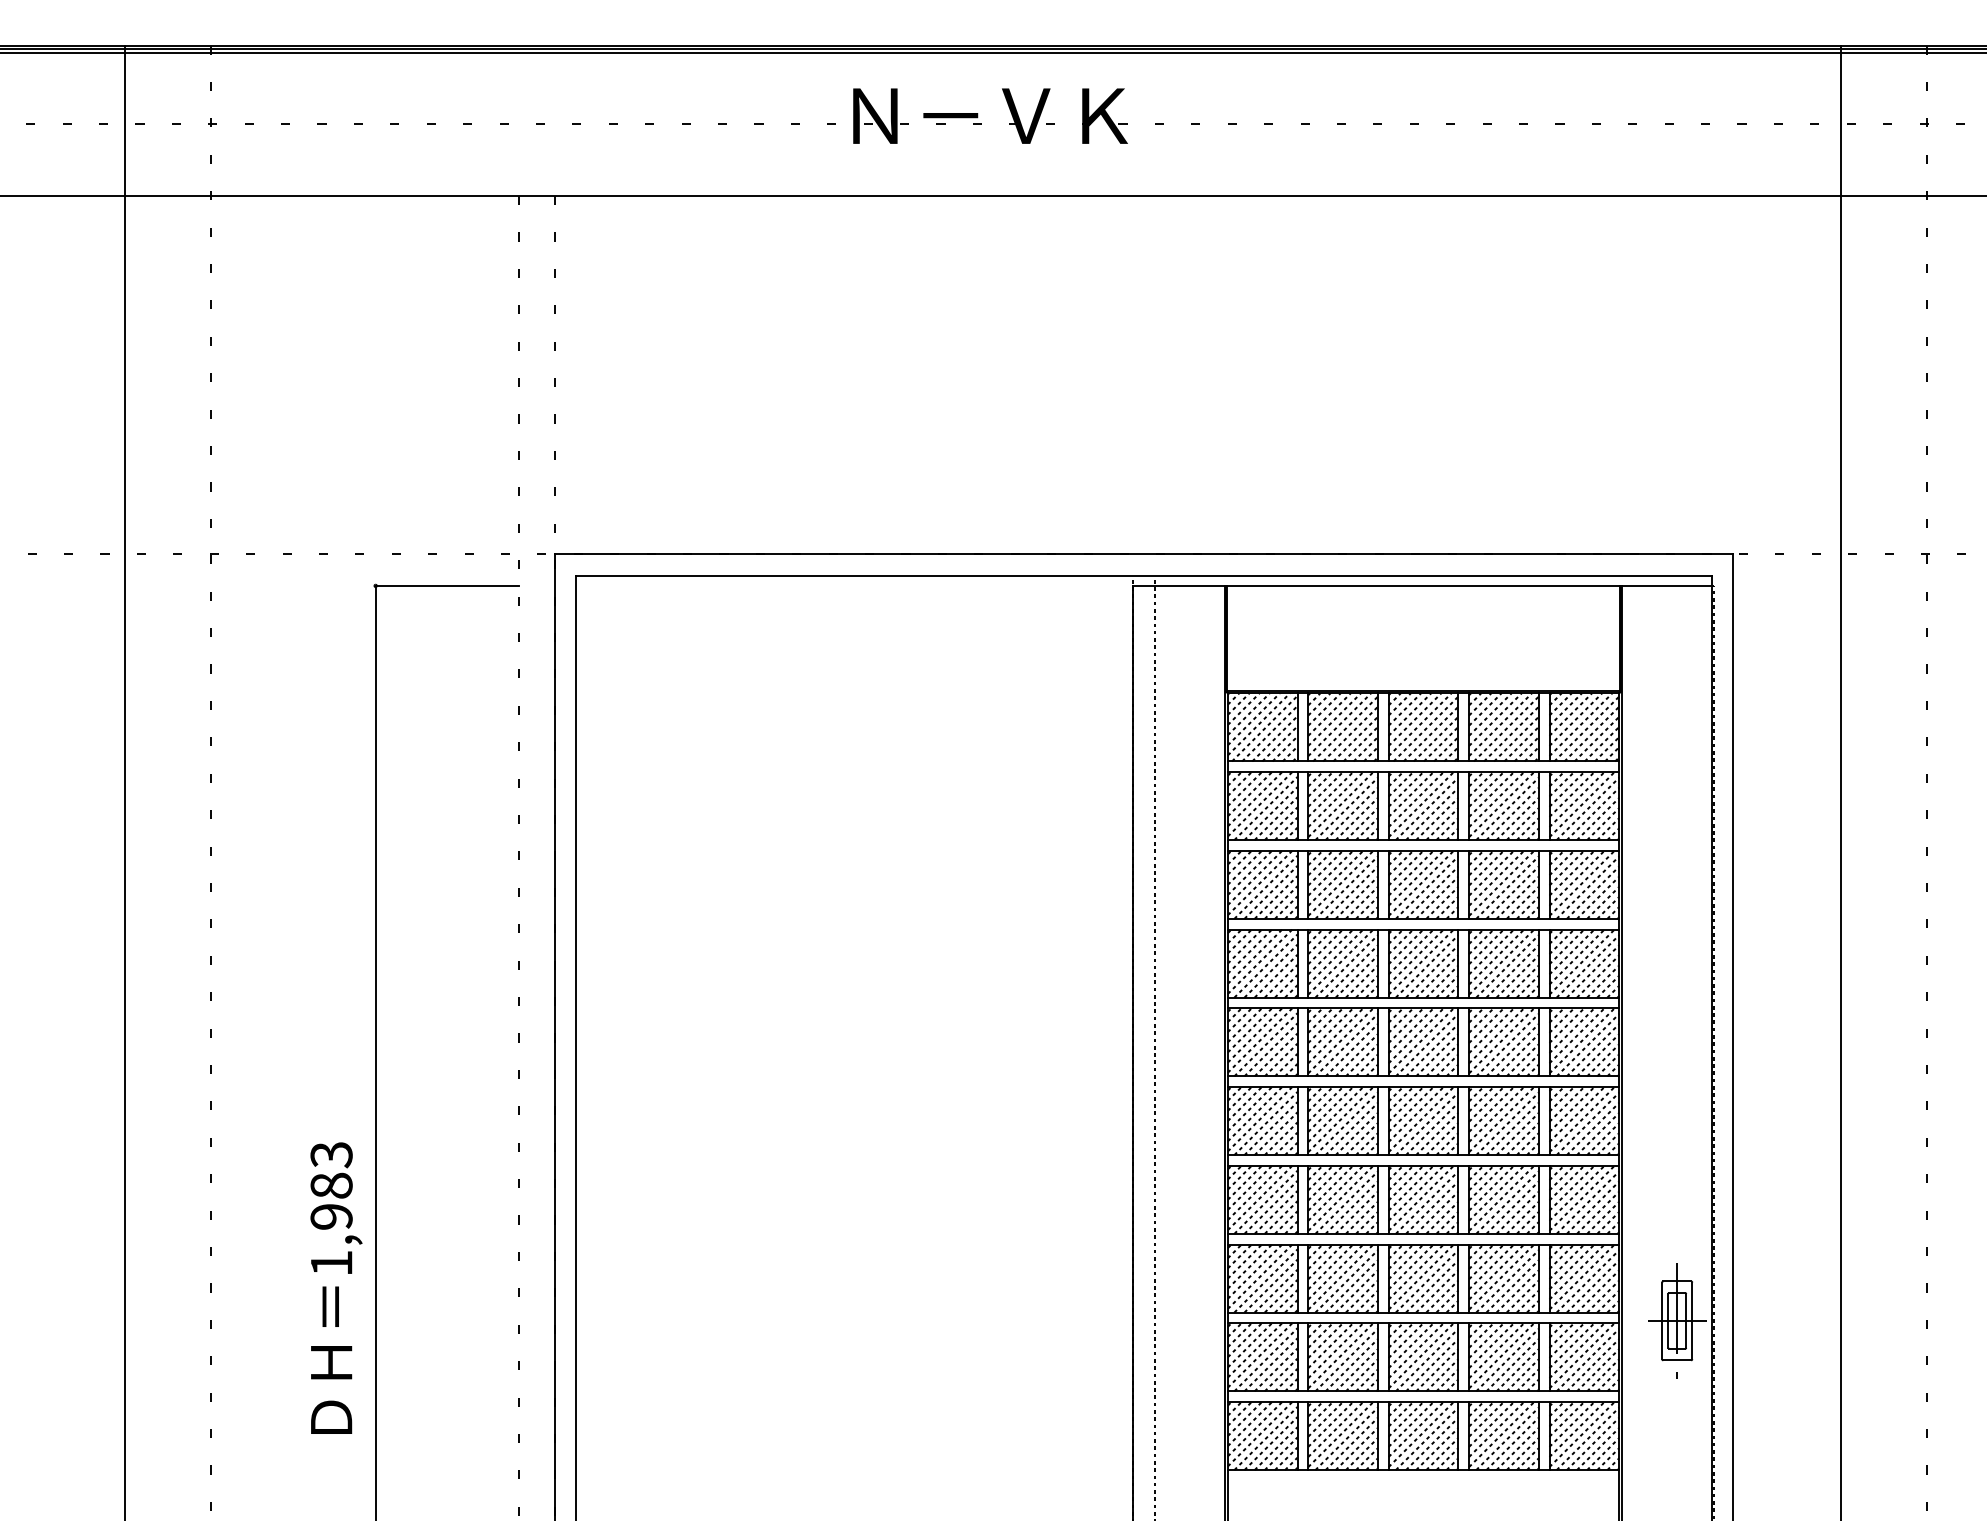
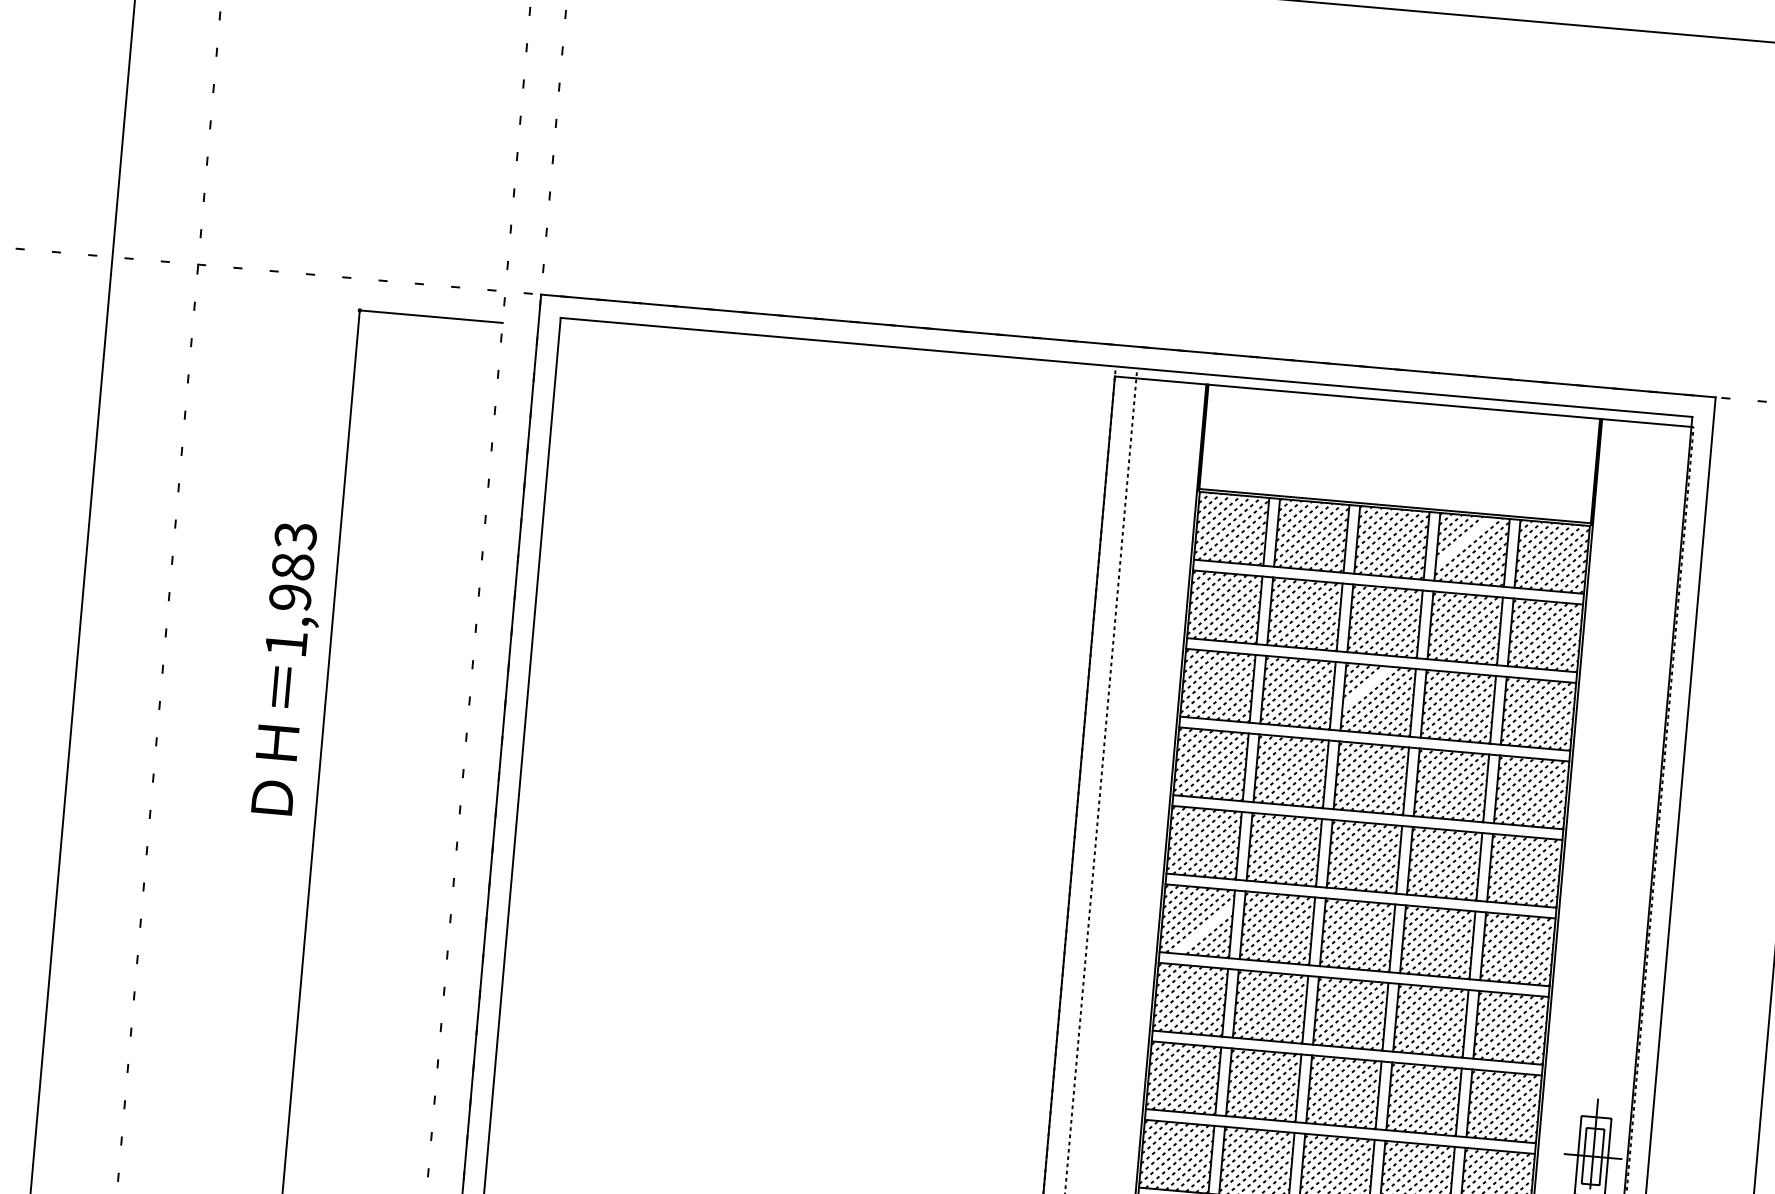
line: (1495, 719) -> (1464, 541), removed
line: (1410, 872) -> (1366, 686), removed
line: (1270, 1128) -> (1204, 929), removed
text: (336, 1287) -> (289, 668), moved

